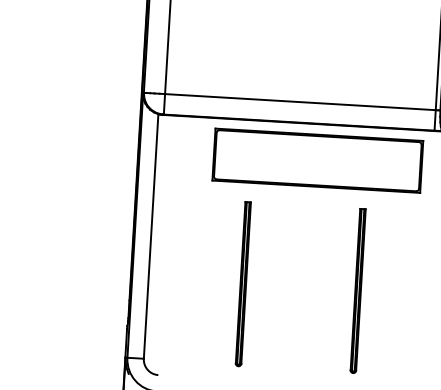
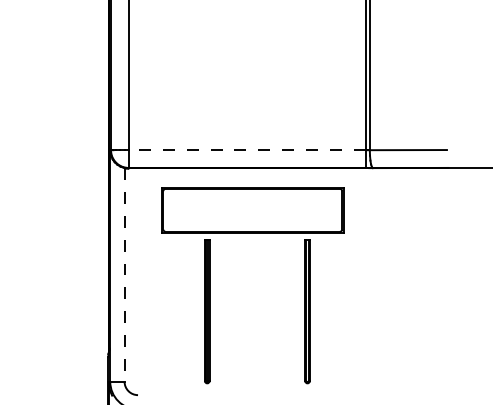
line: (300, 102) -> (247, 150), solid -> dashed
part: (317, 160) -> (252, 210), moved
line: (151, 236) -> (124, 274), solid -> dashed

